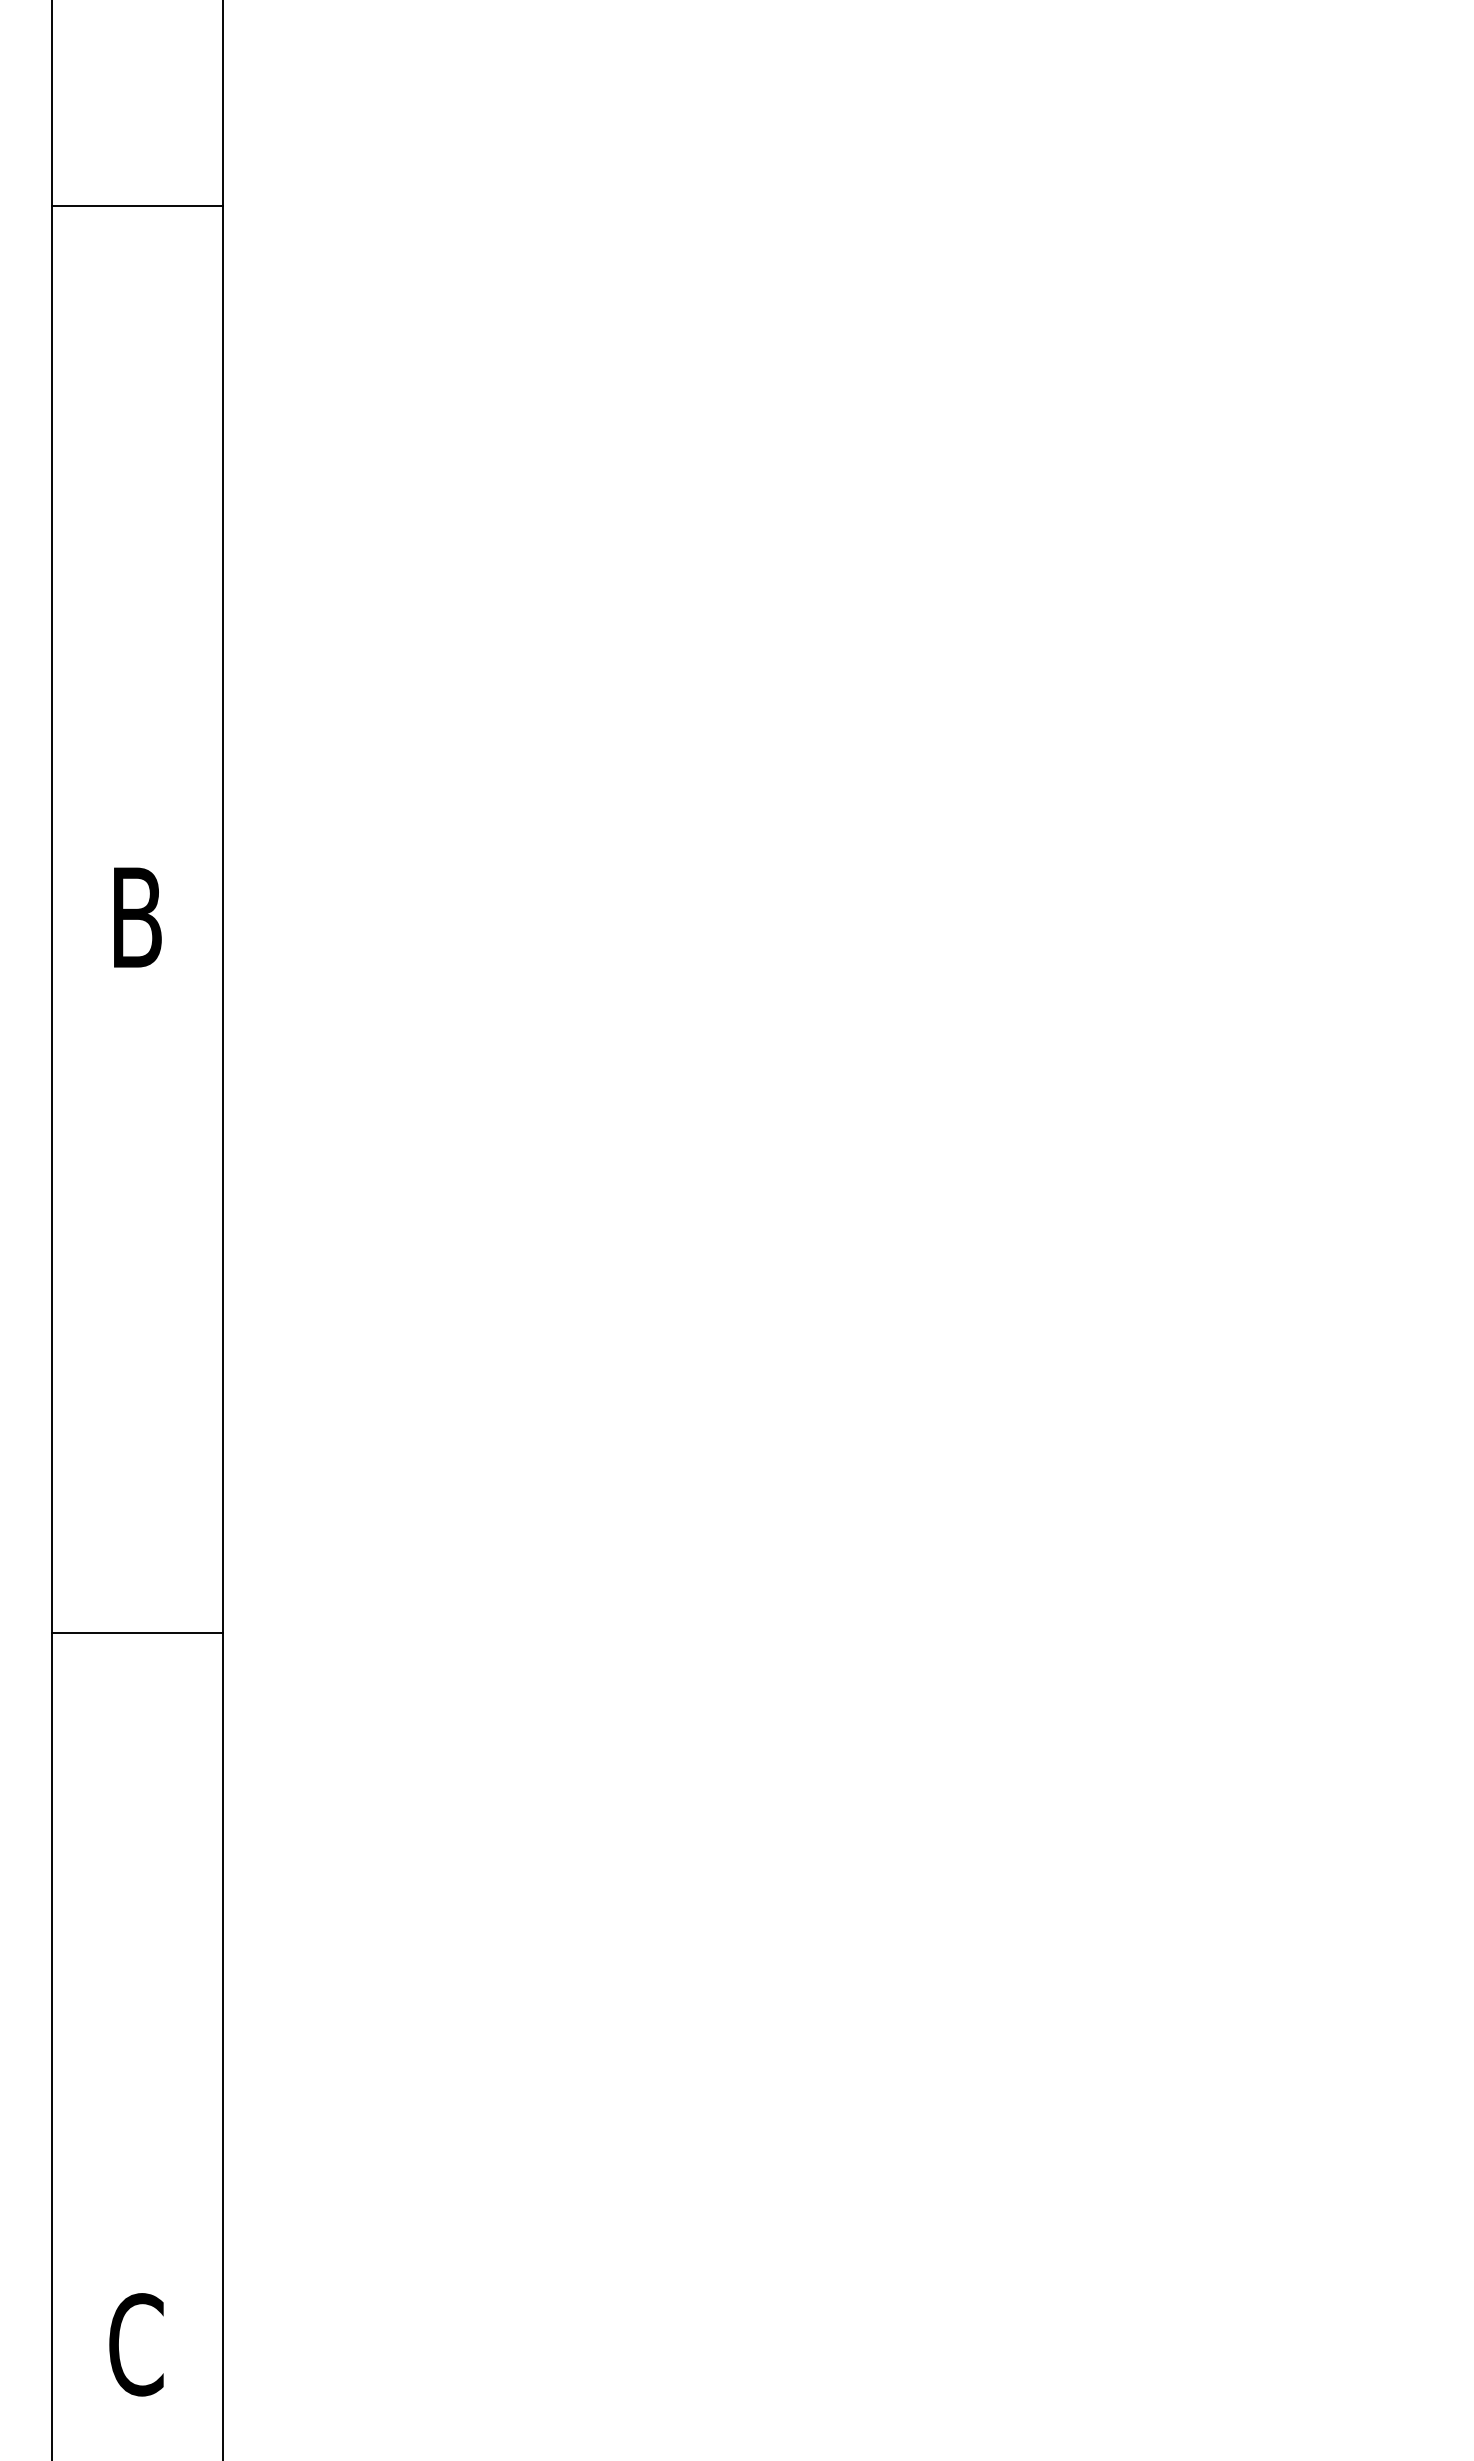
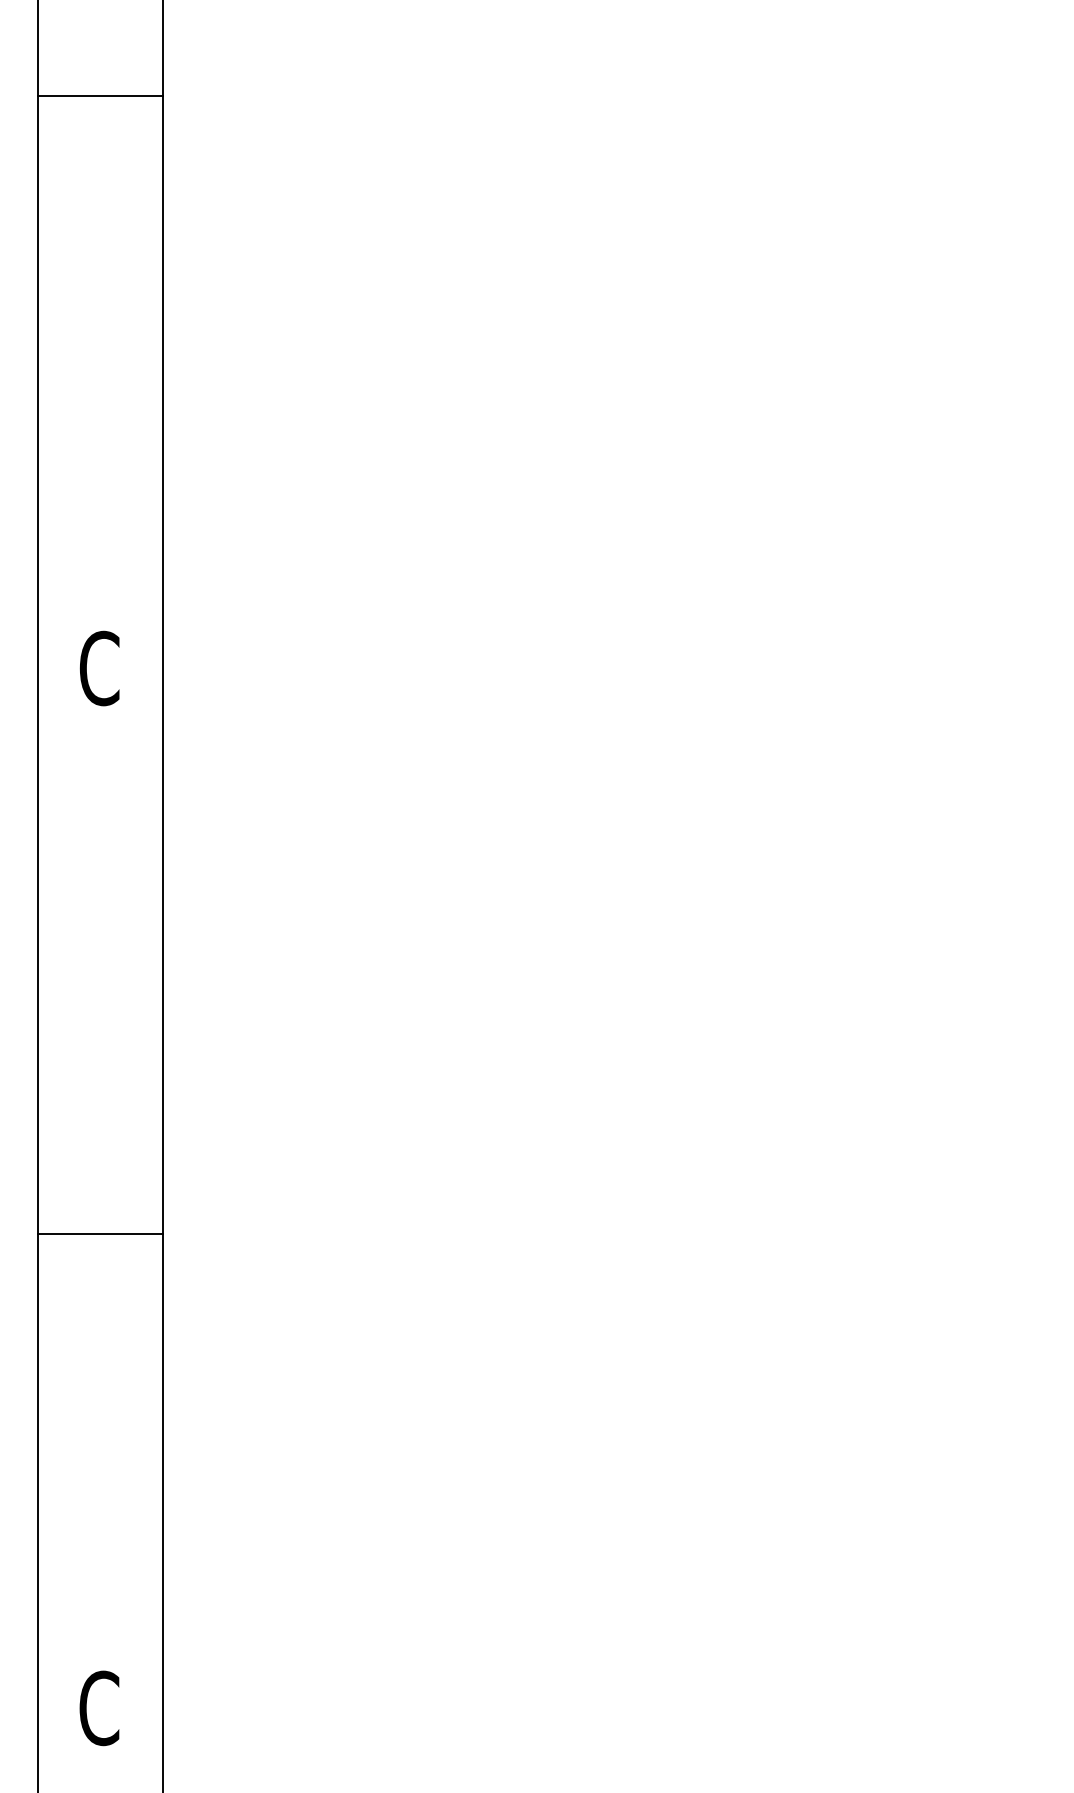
line: (137, 206) -> (100, 96), moved
text: (136, 917) -> (99, 668), B -> C
line: (137, 1633) -> (100, 1234), moved

